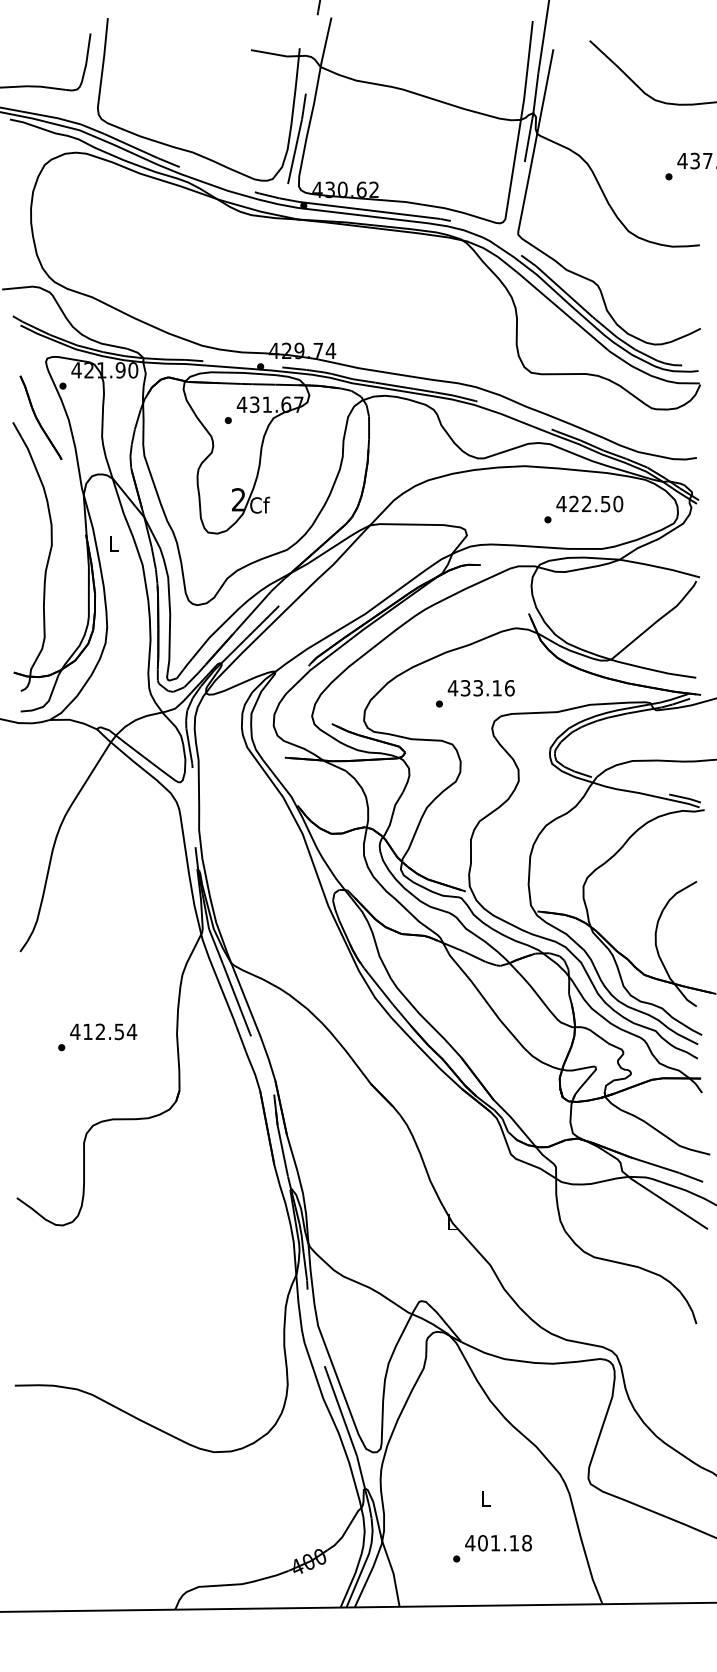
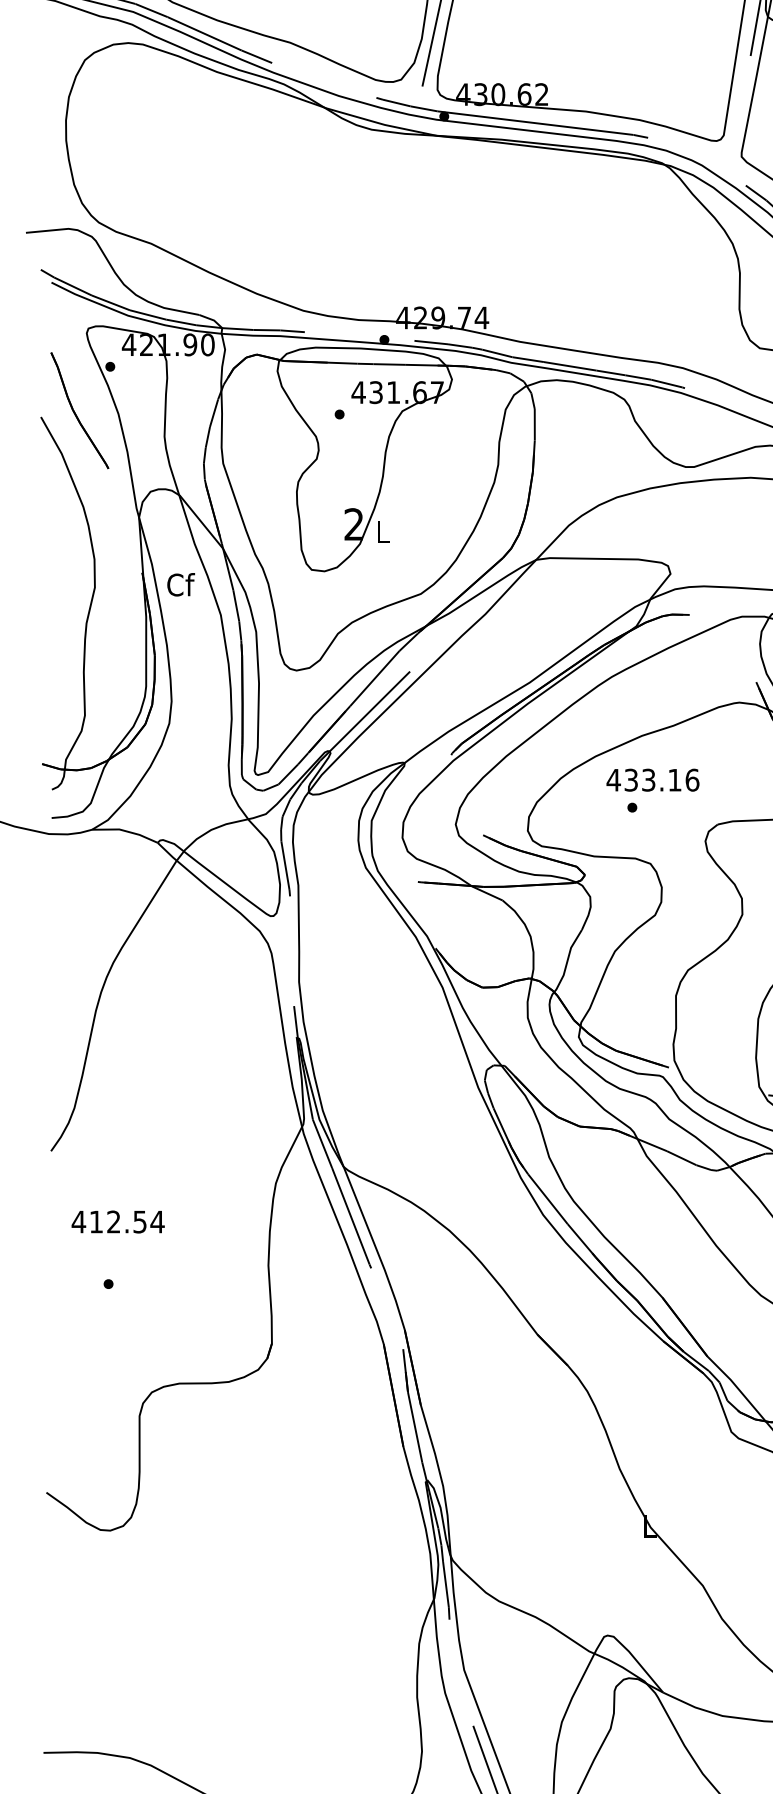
text: (260, 504) -> (384, 530), Cf -> L
text: (114, 542) -> (181, 583), L -> Cf
text: (480, 688) -> (651, 780), moved
text: (103, 1031) -> (117, 1221), moved

